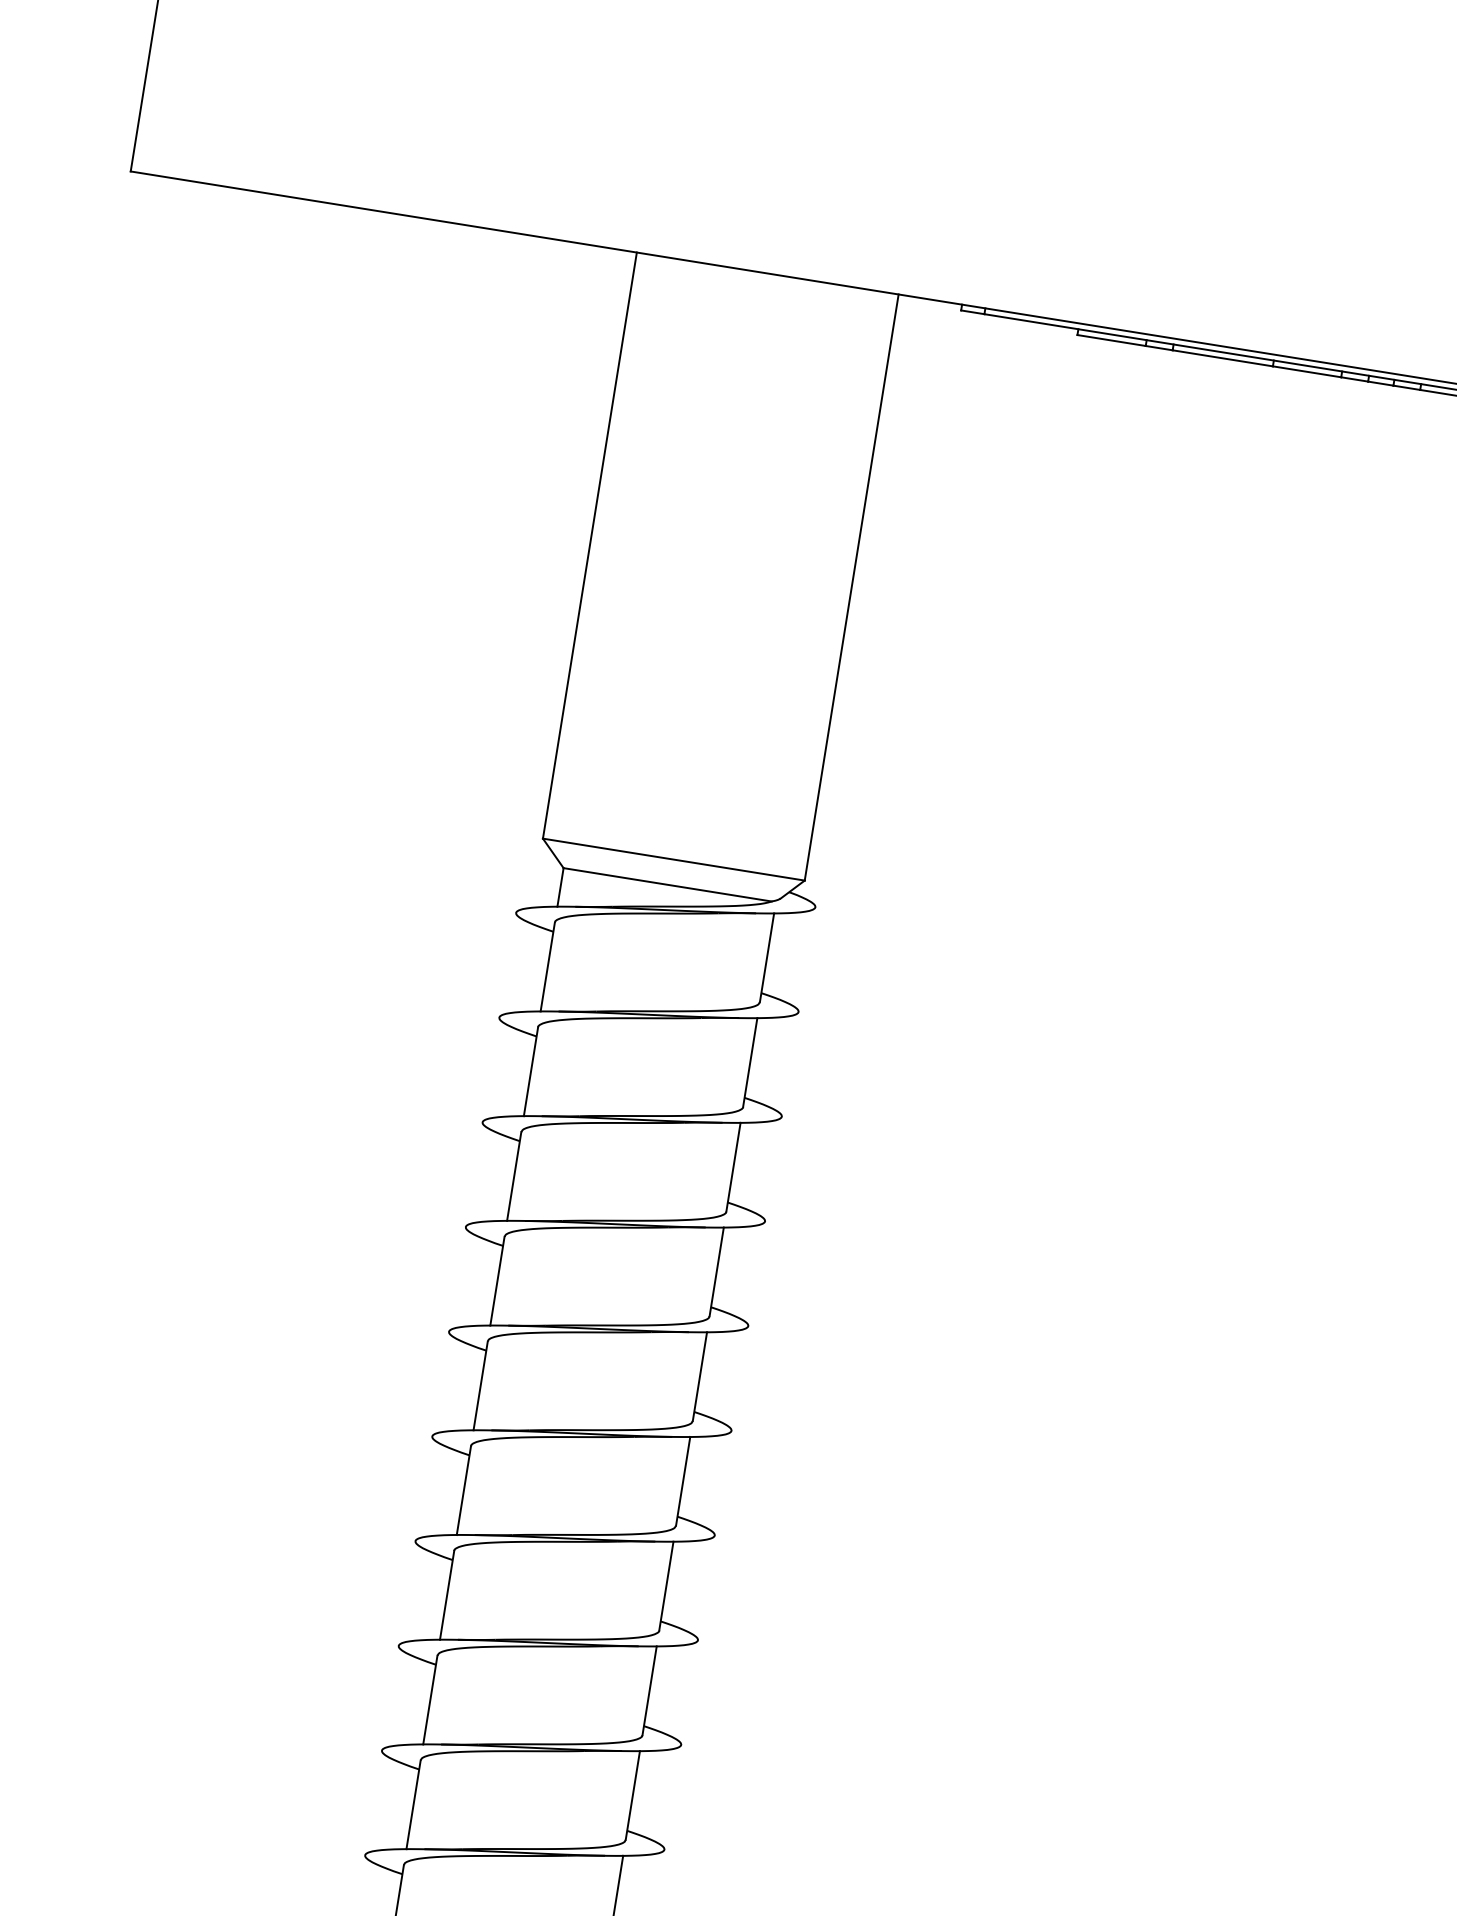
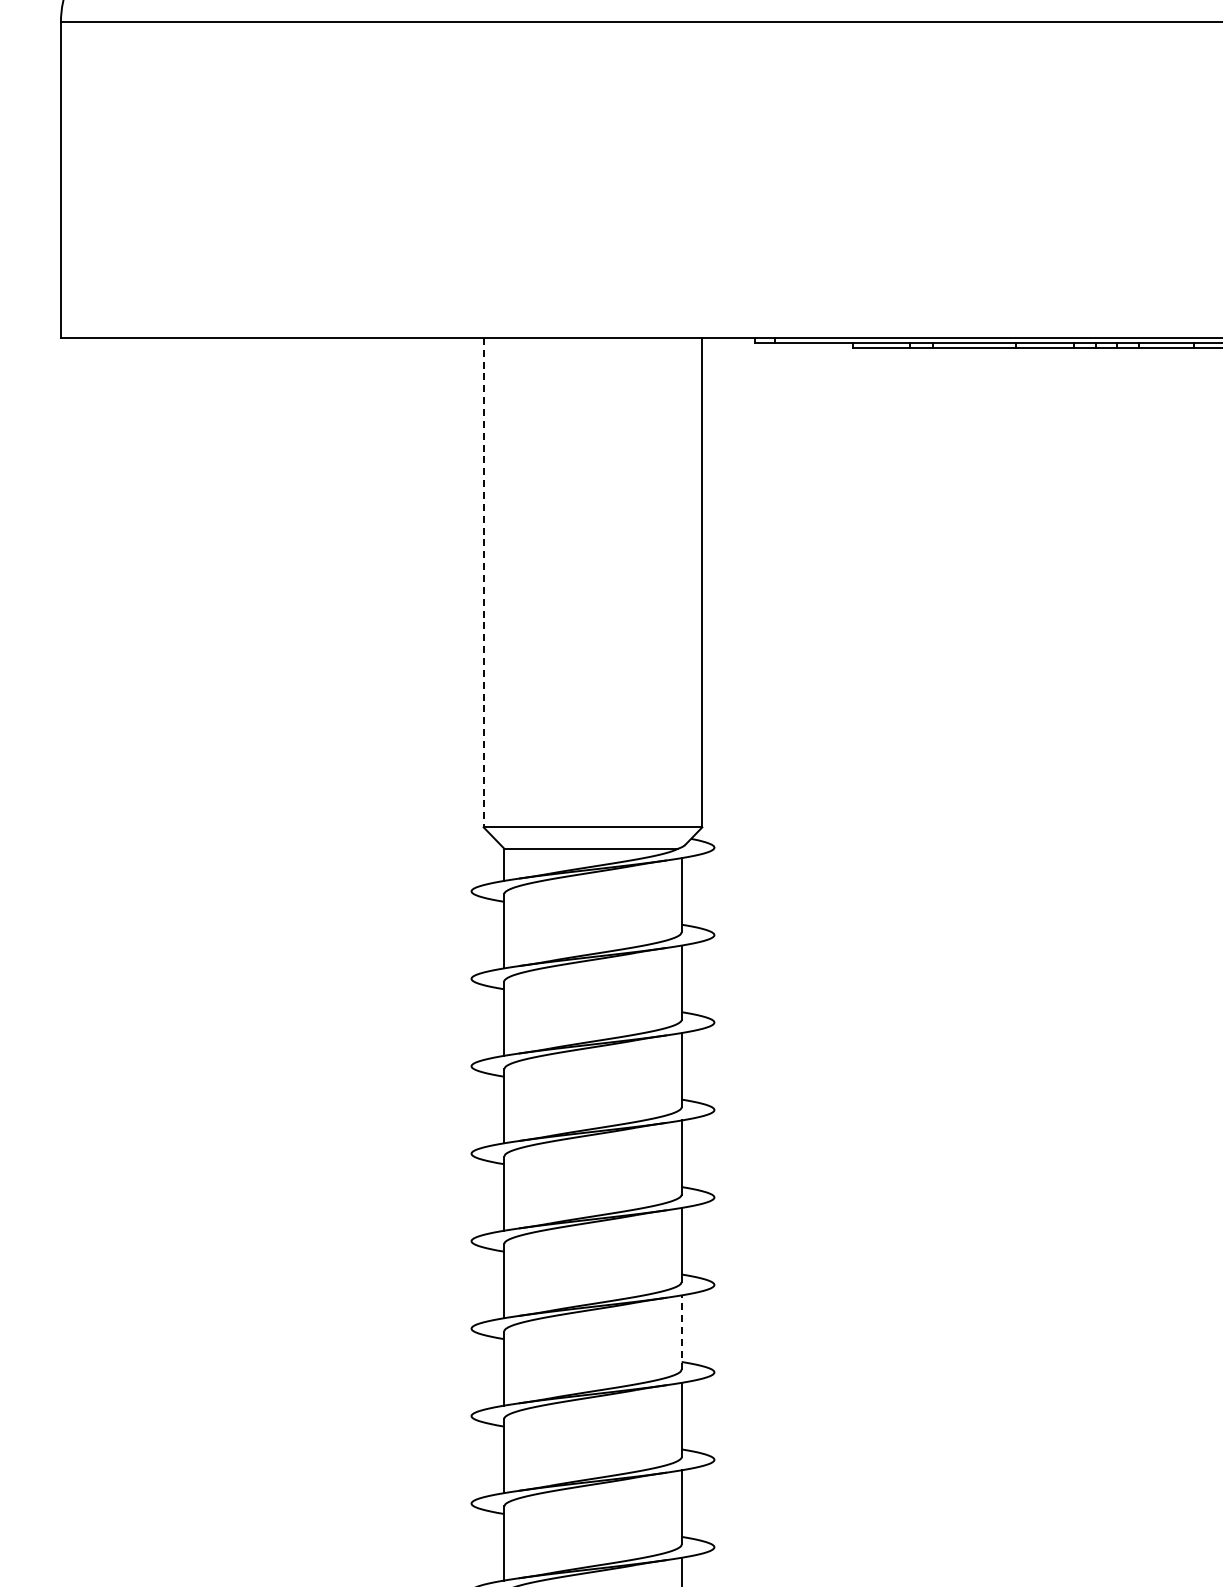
line: (589, 545) -> (483, 582), solid -> dashed
line: (683, 1480) -> (681, 1331), solid -> dashed

